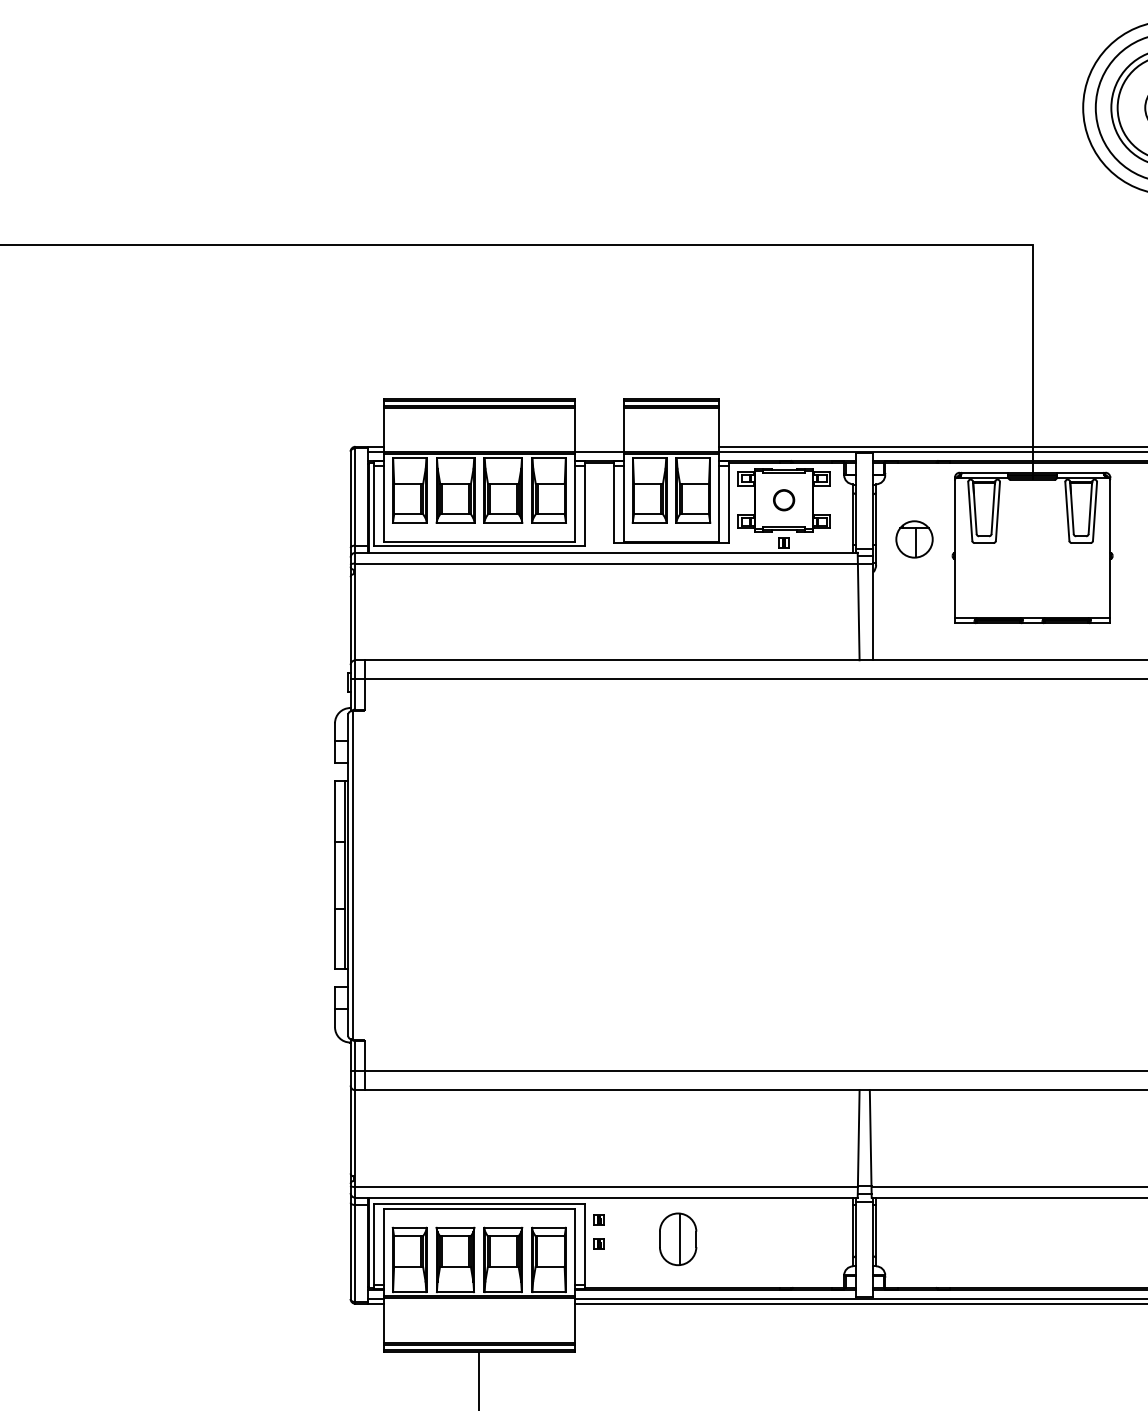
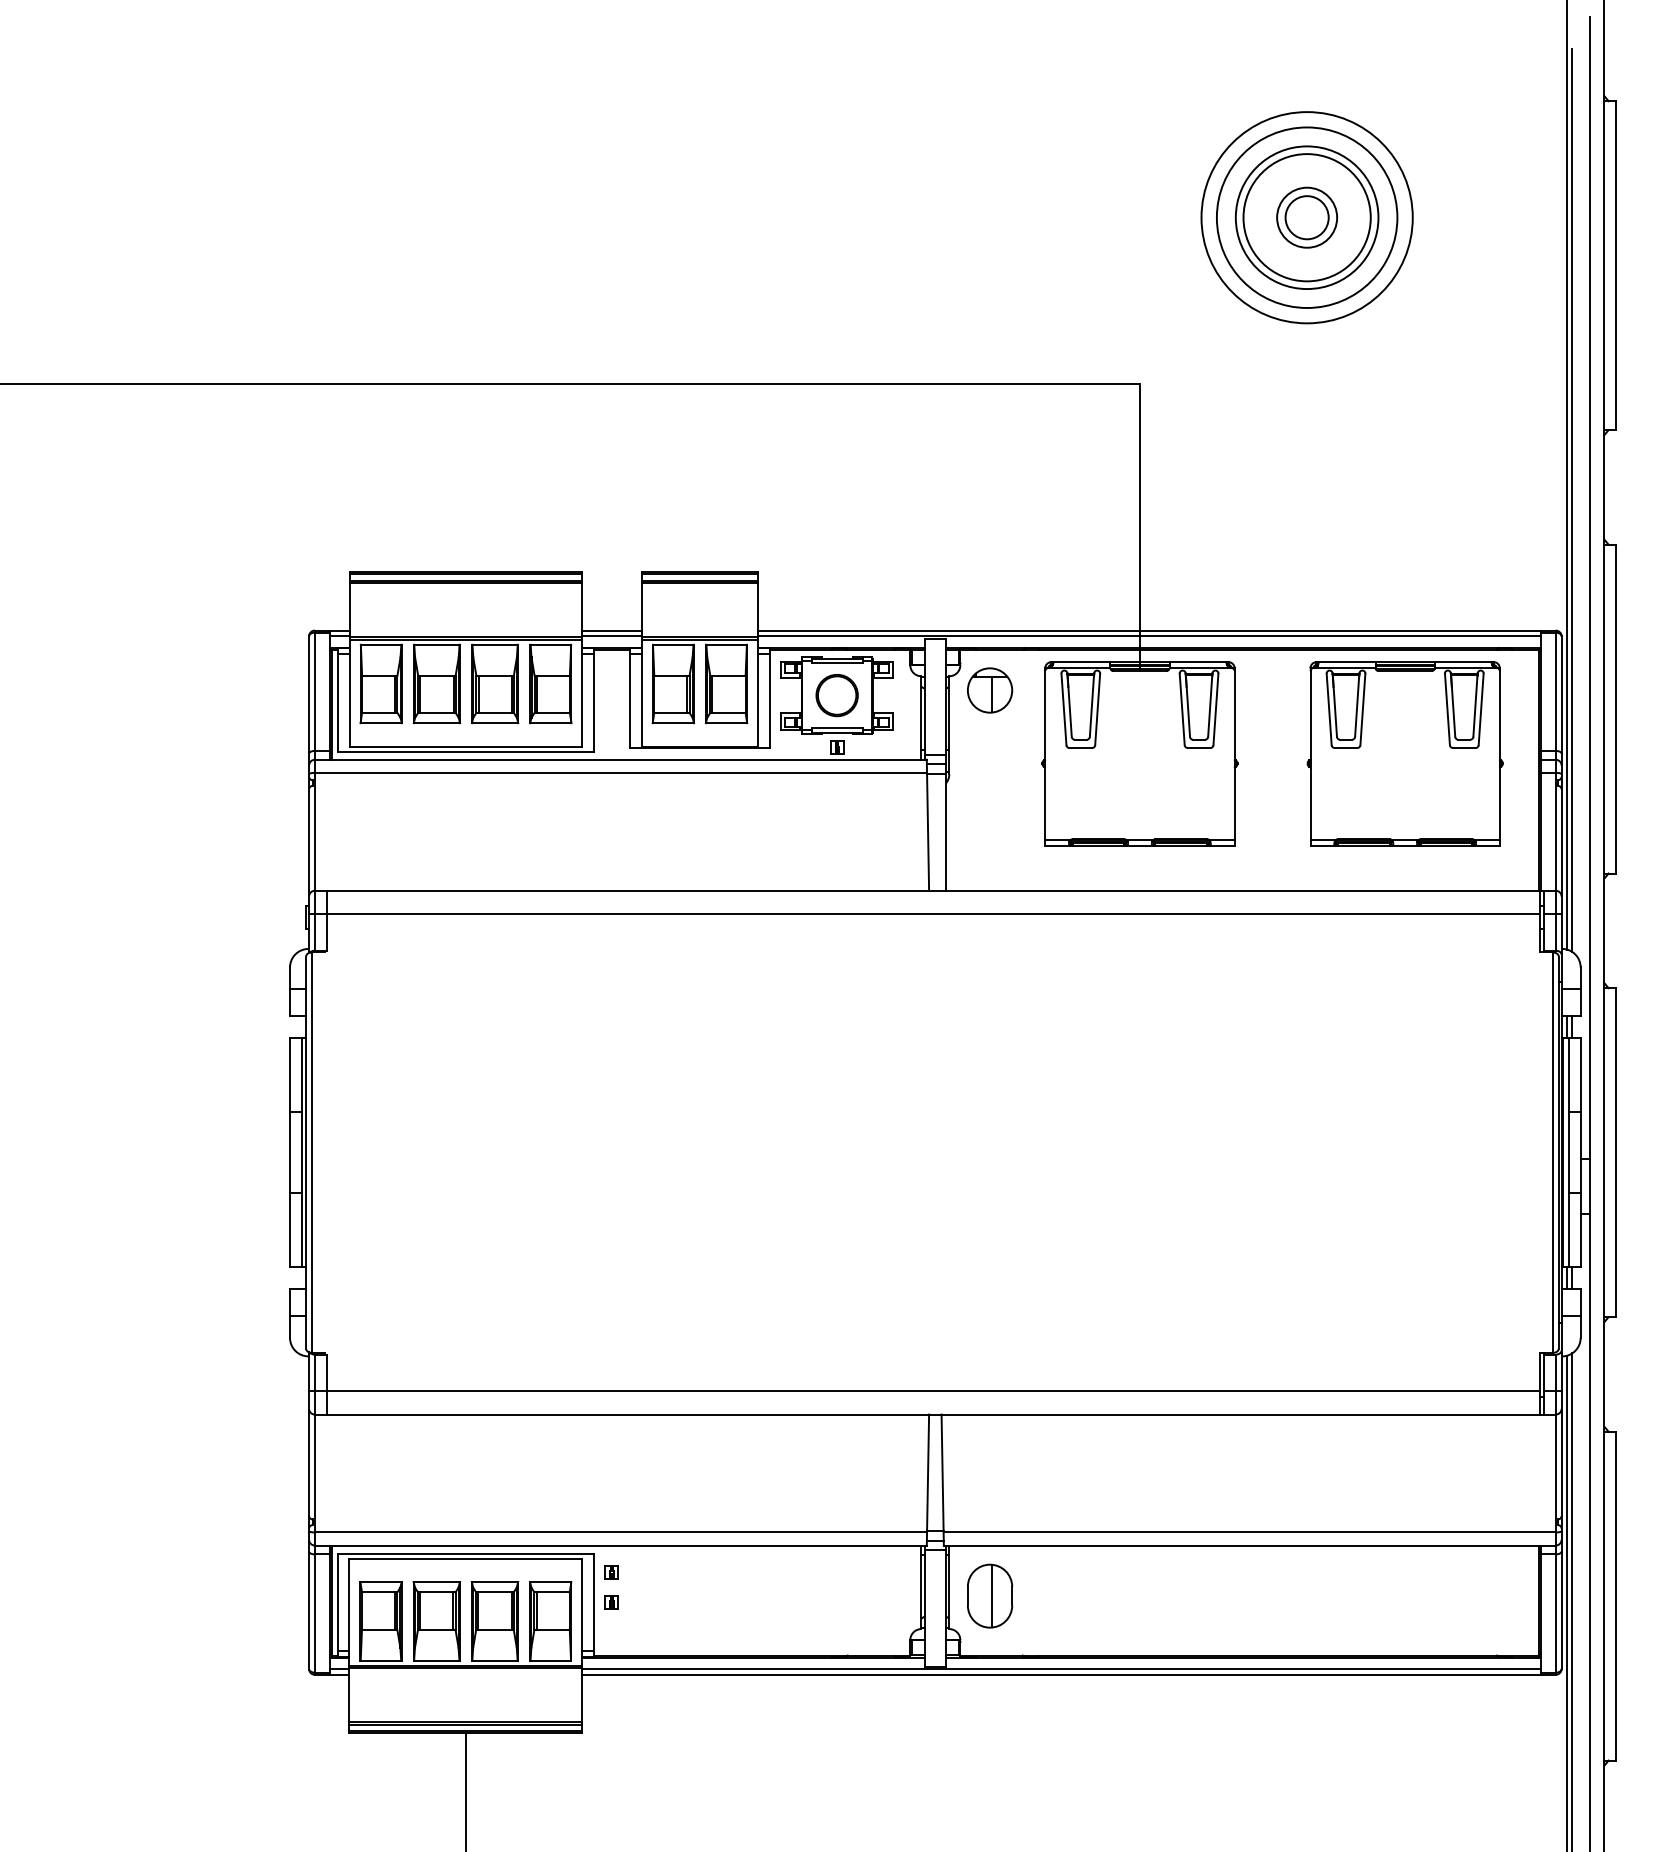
line: (598, 446) -> (611, 630), added
part: (783, 500) -> (836, 695), size x1.67
part: (914, 539) -> (990, 690), moved
part: (678, 1238) -> (990, 1595), moved

